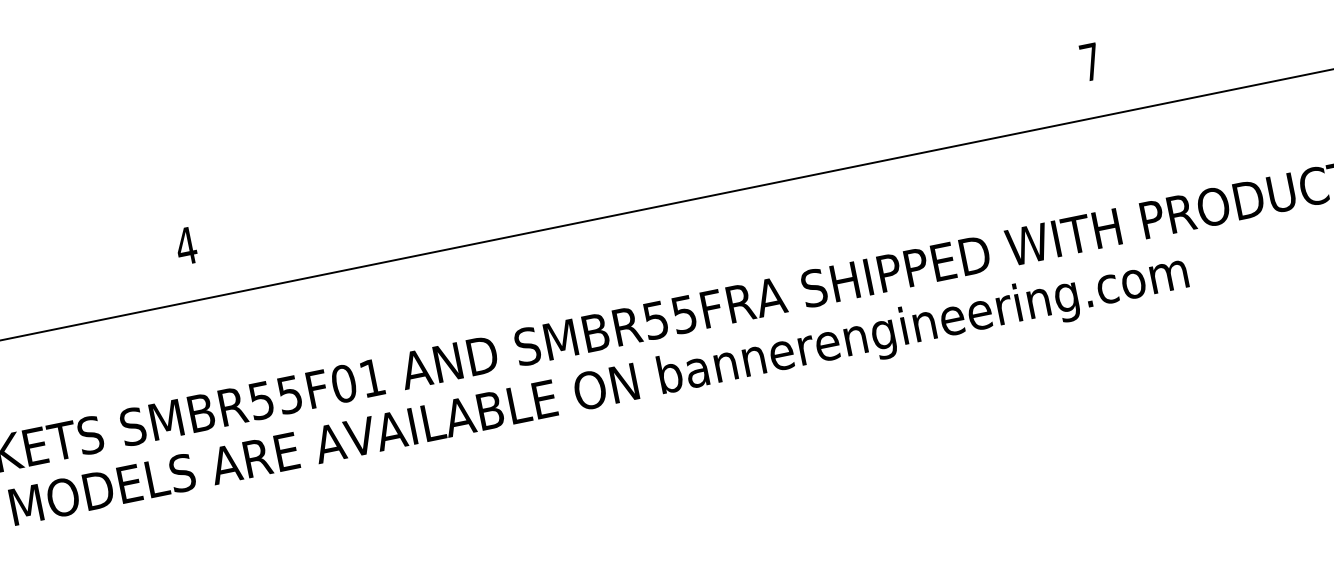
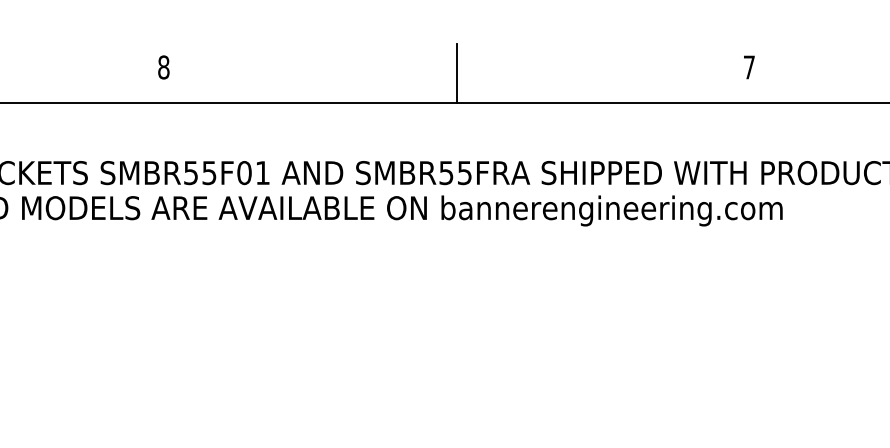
line: (640, 163) -> (456, 73), added
text: (185, 246) -> (163, 67), 4 -> 8

